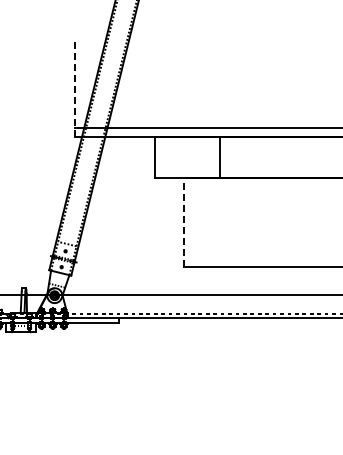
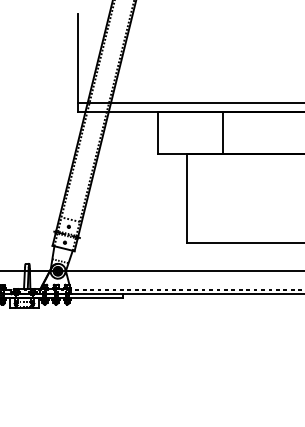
line: (74, 87) -> (77, 63), dashed -> solid
line: (183, 222) -> (186, 198), dashed -> solid

